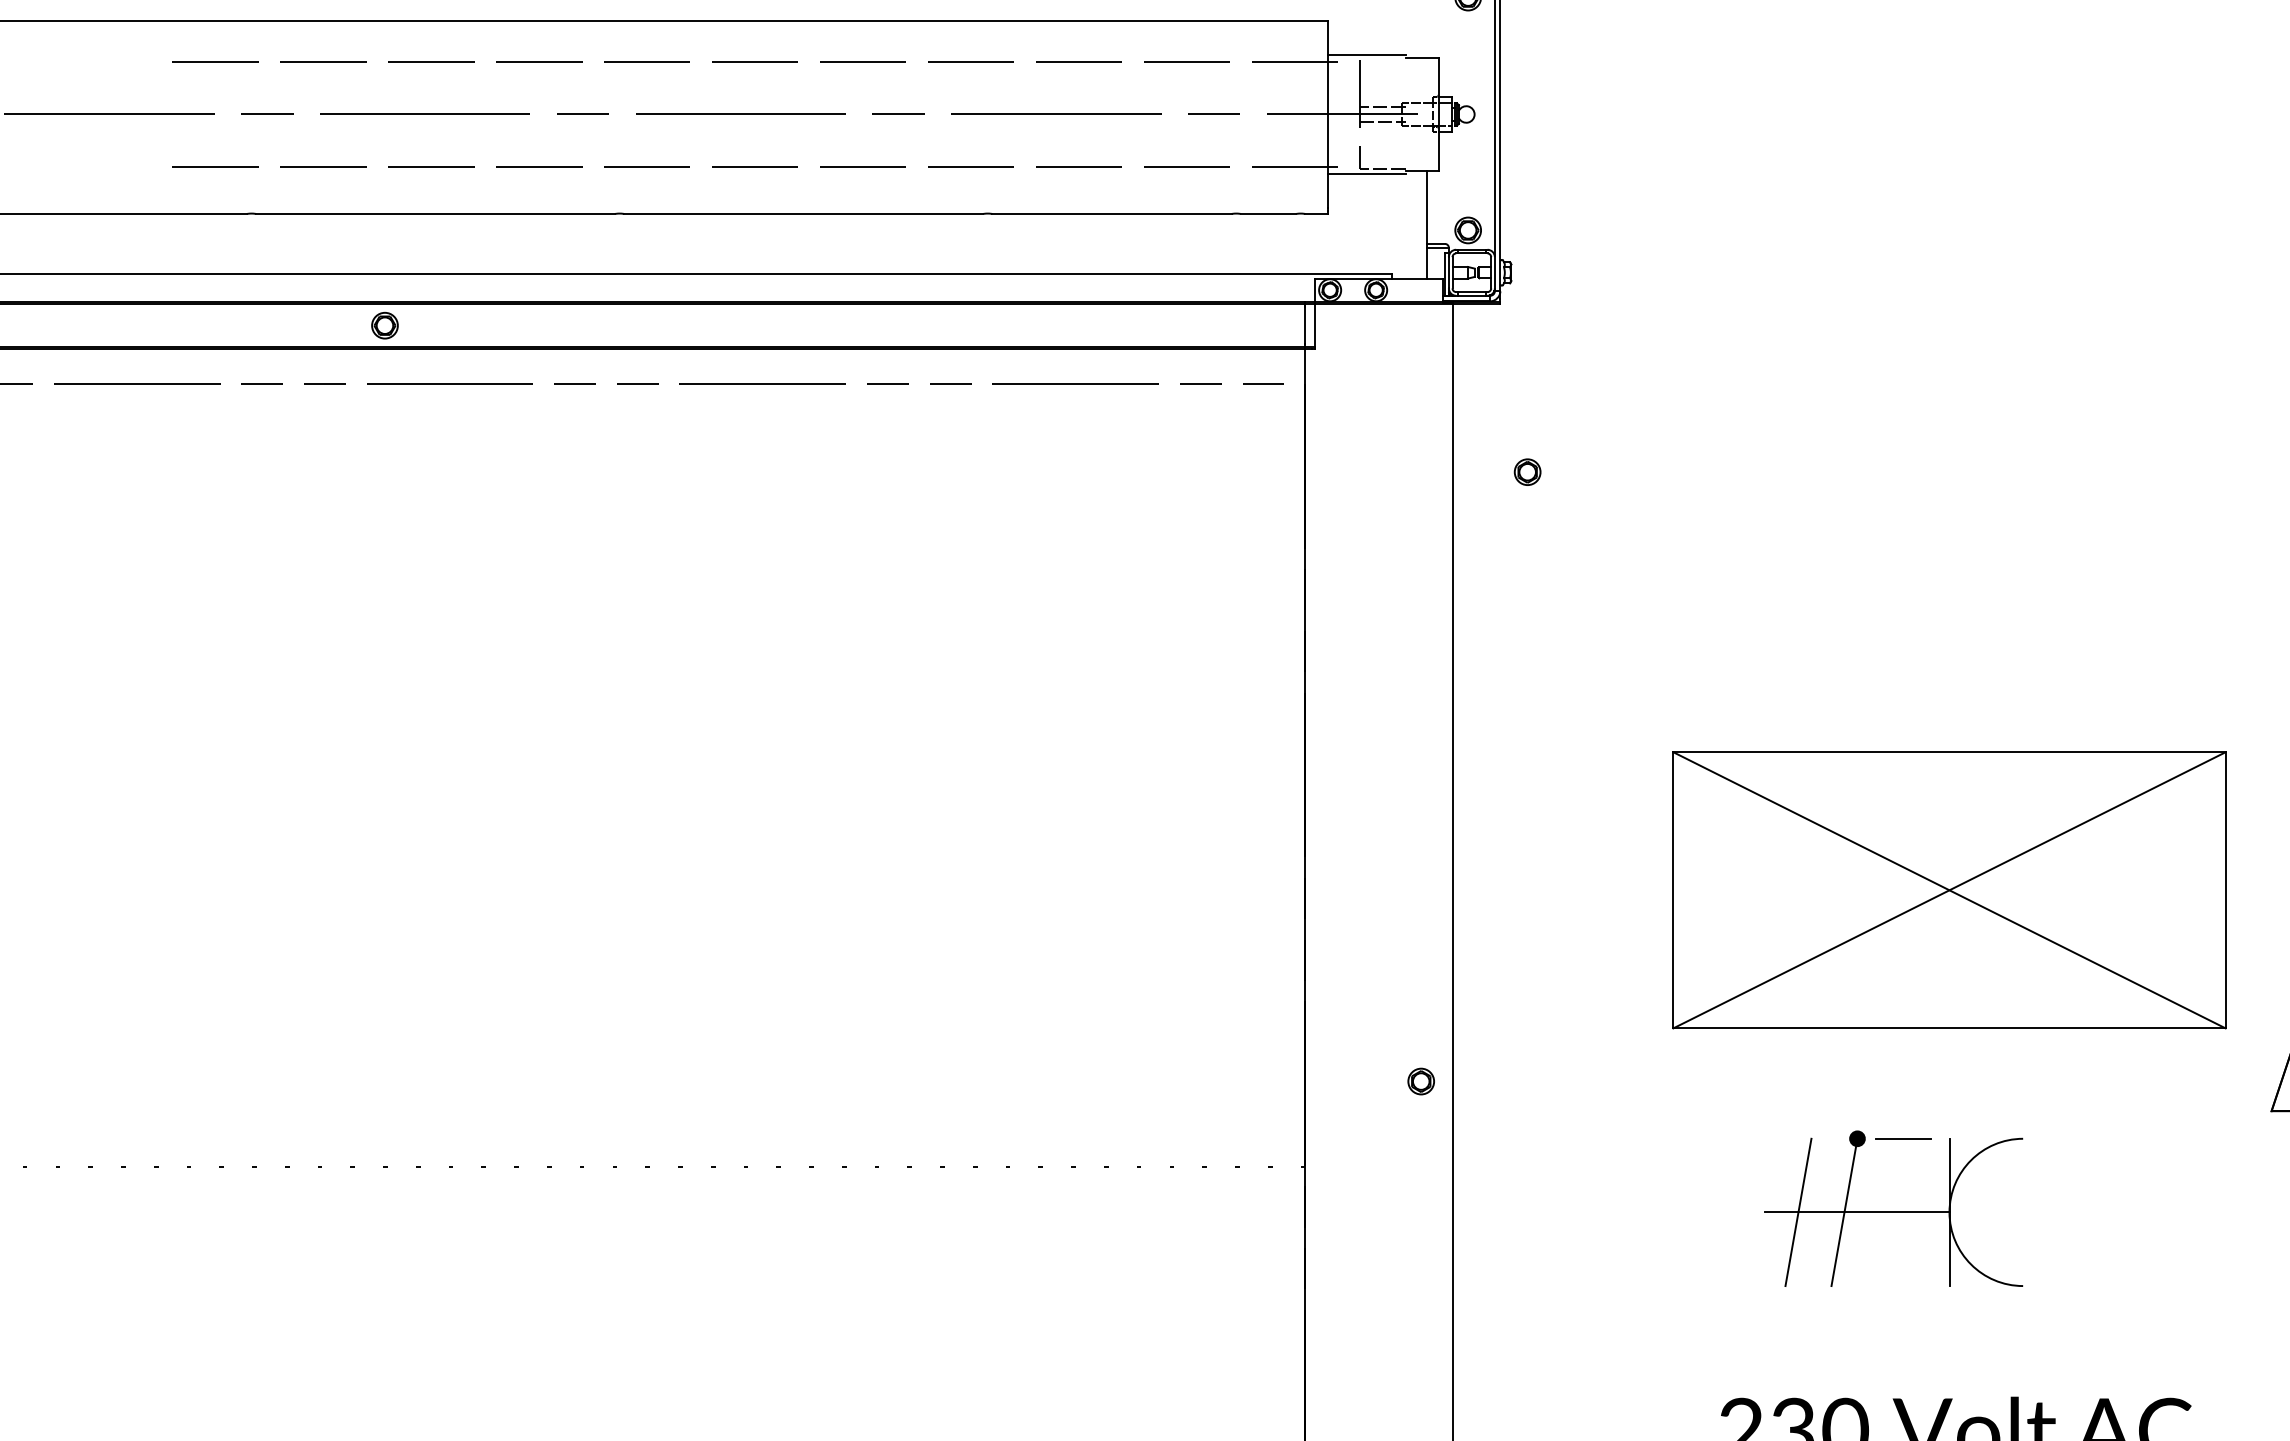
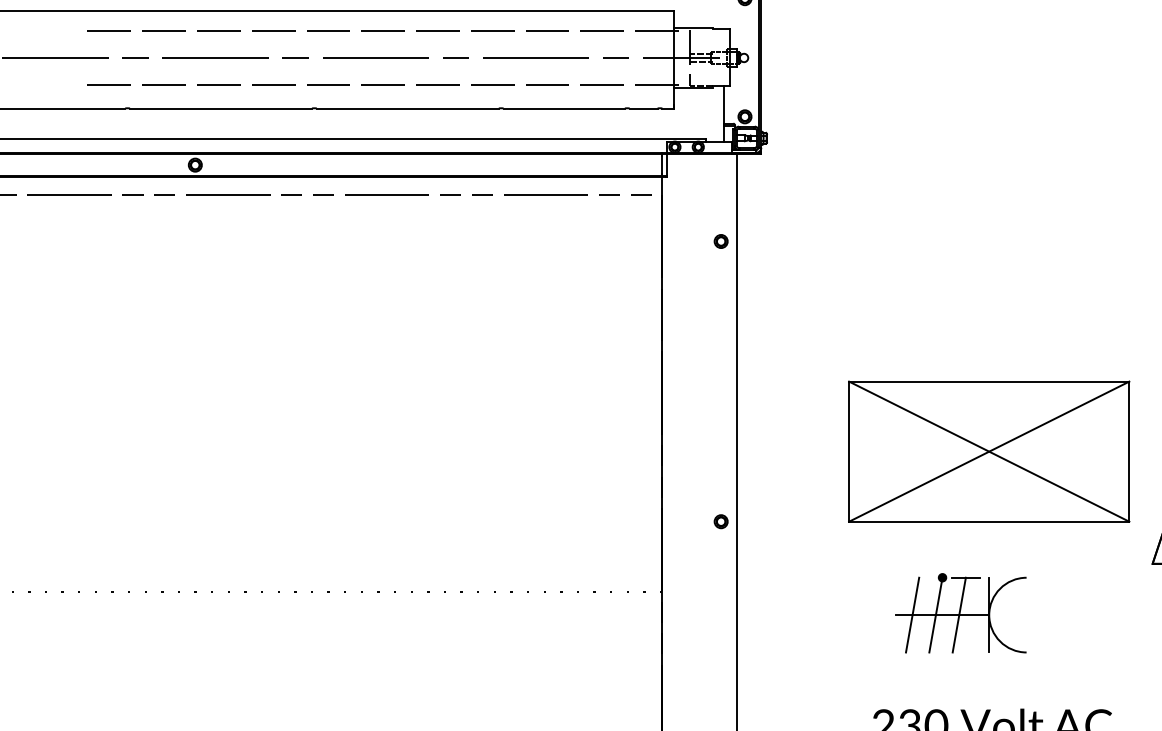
part: (1526, 472) -> (720, 241), moved
part: (1419, 1081) -> (720, 521), moved
line: (1888, 1211) -> (958, 614), added

